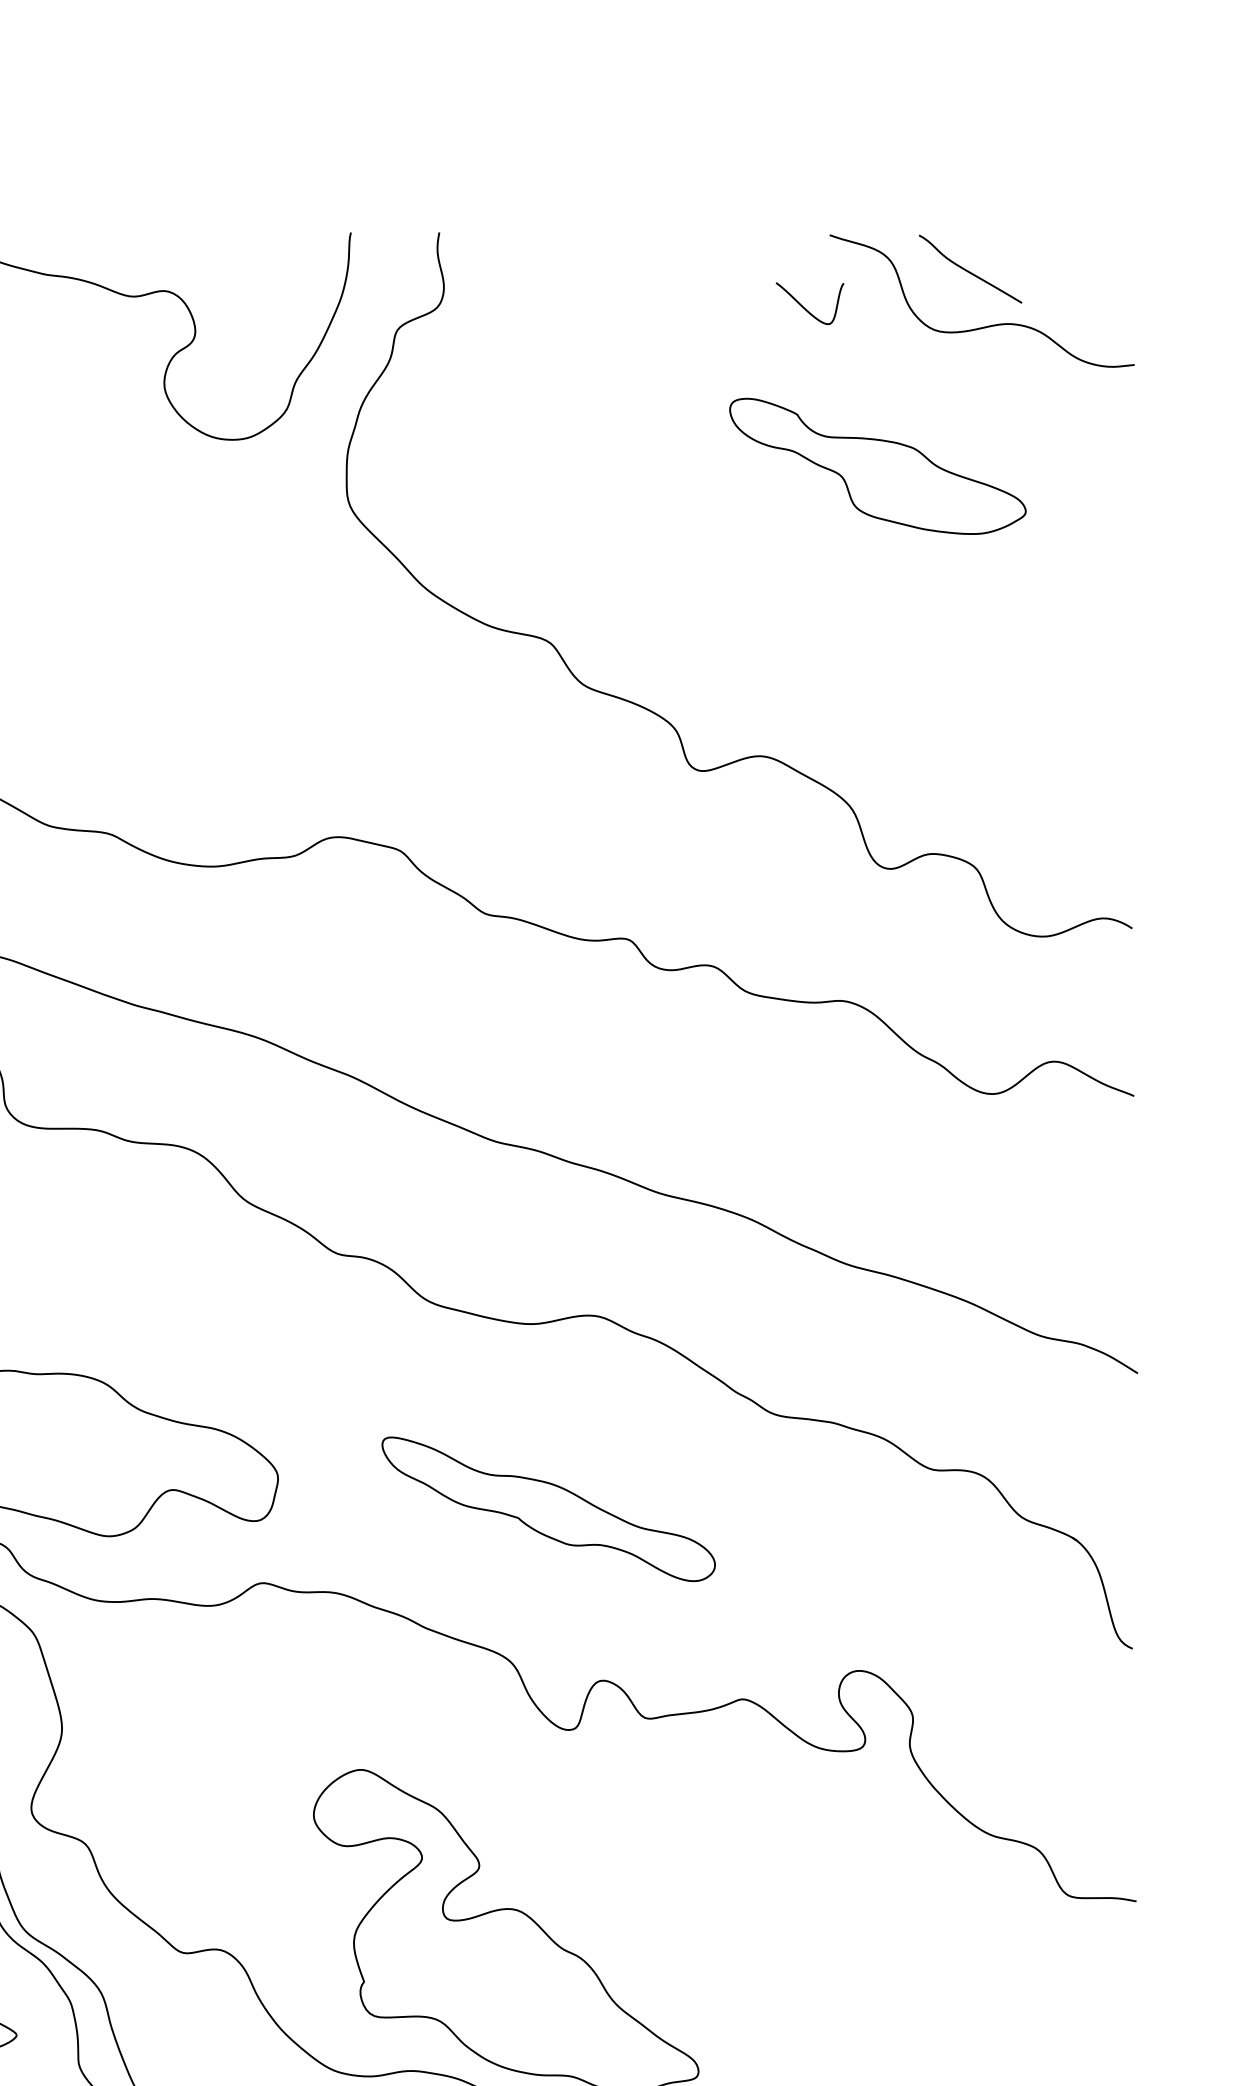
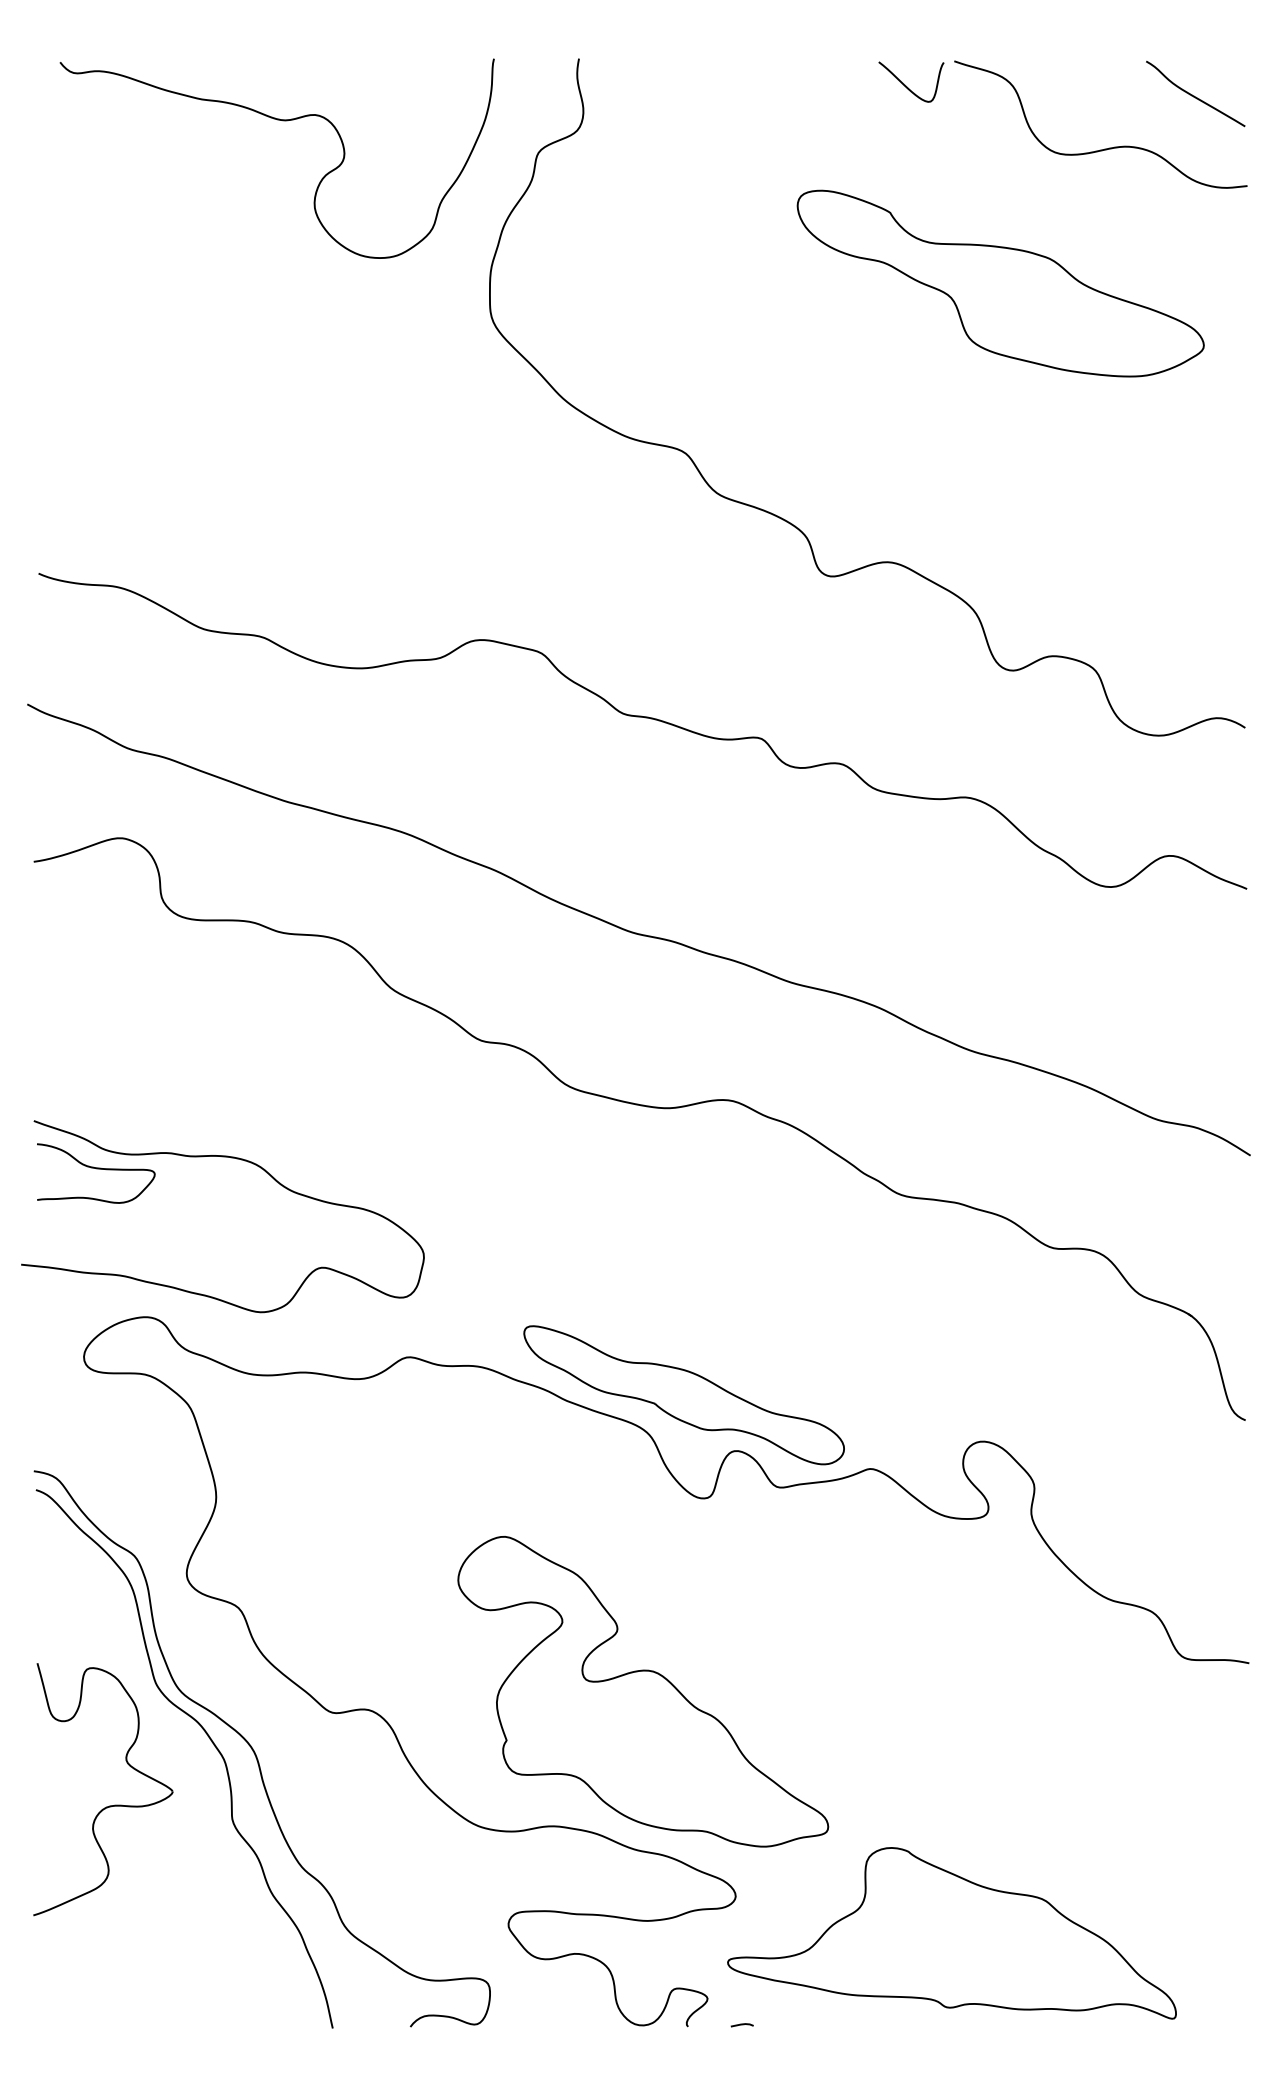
curve: (969, 270) -> (1194, 95), moved
curve: (804, 307) -> (906, 85), moved
part: (877, 466) -> (1000, 283), size x1.43
part: (548, 1509) -> (683, 1395), moved

